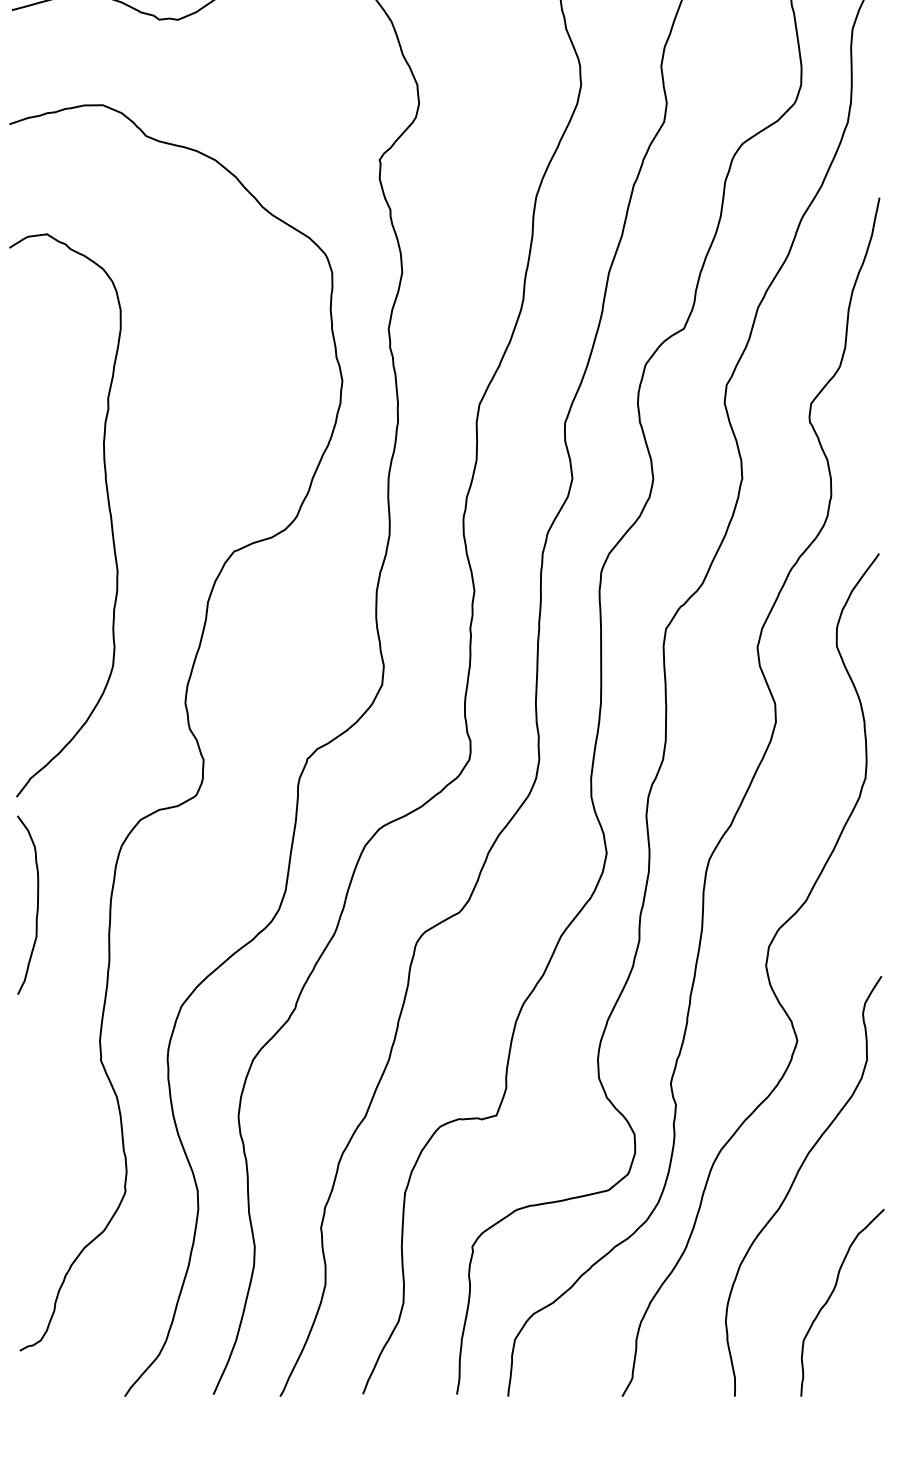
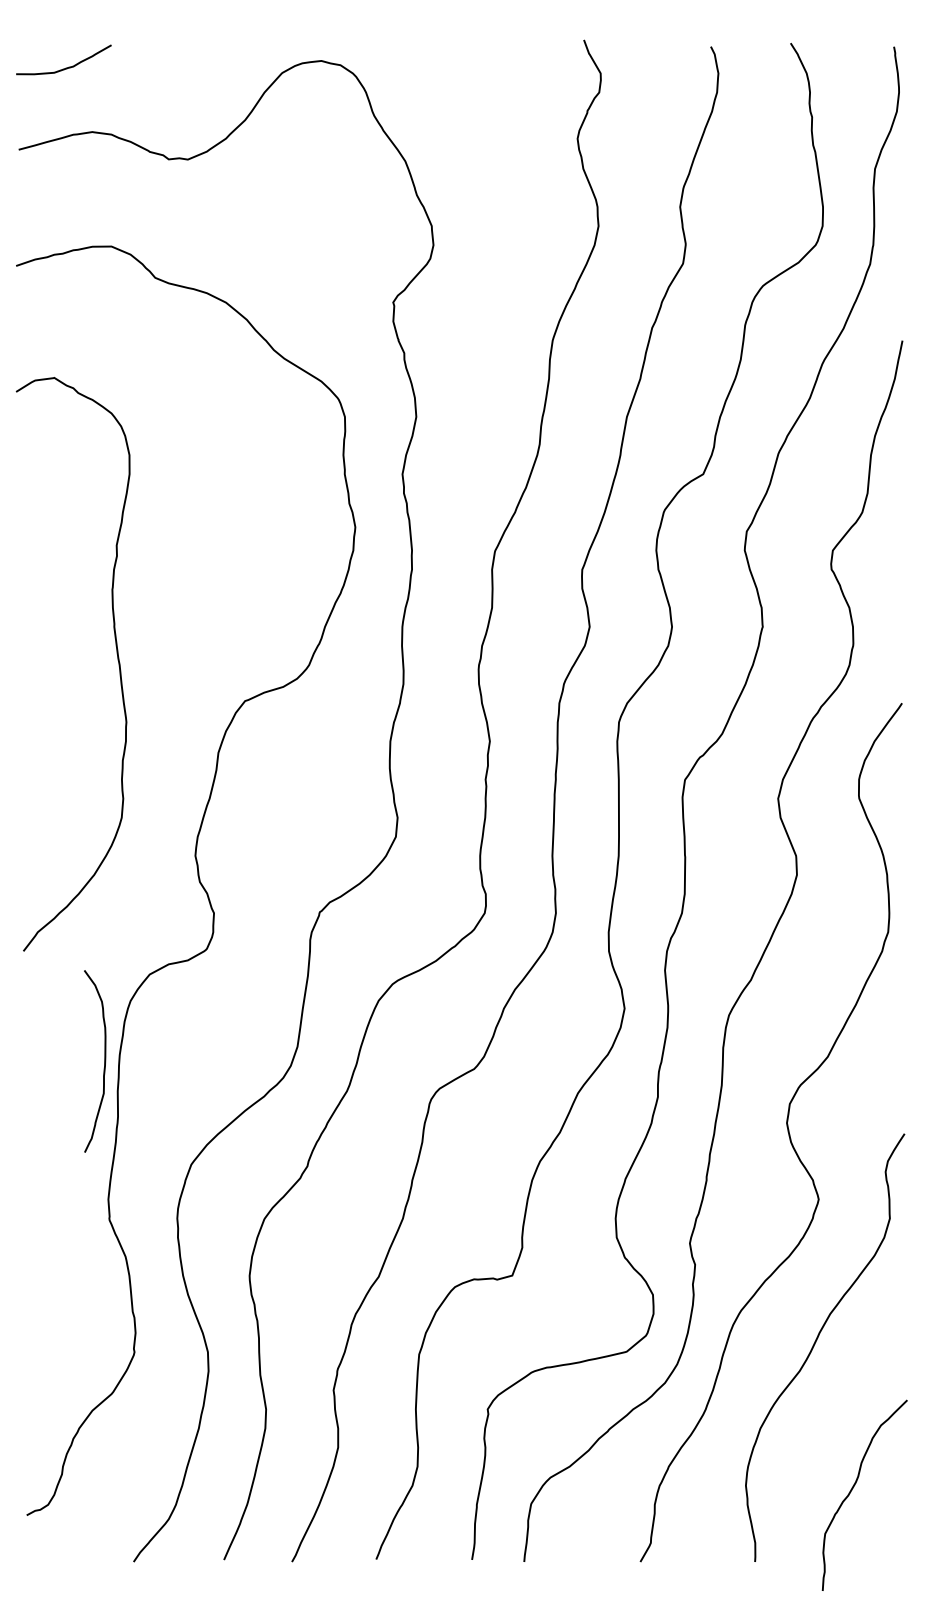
curve: (37, 905) -> (104, 1061), moved
curve: (831, 1295) -> (853, 1488), moved

